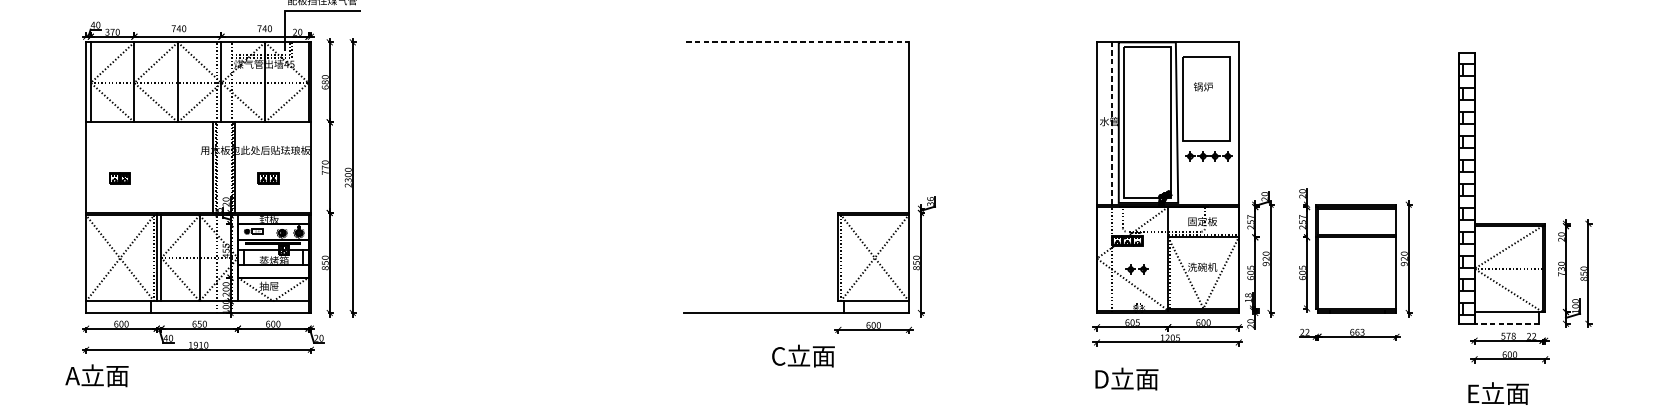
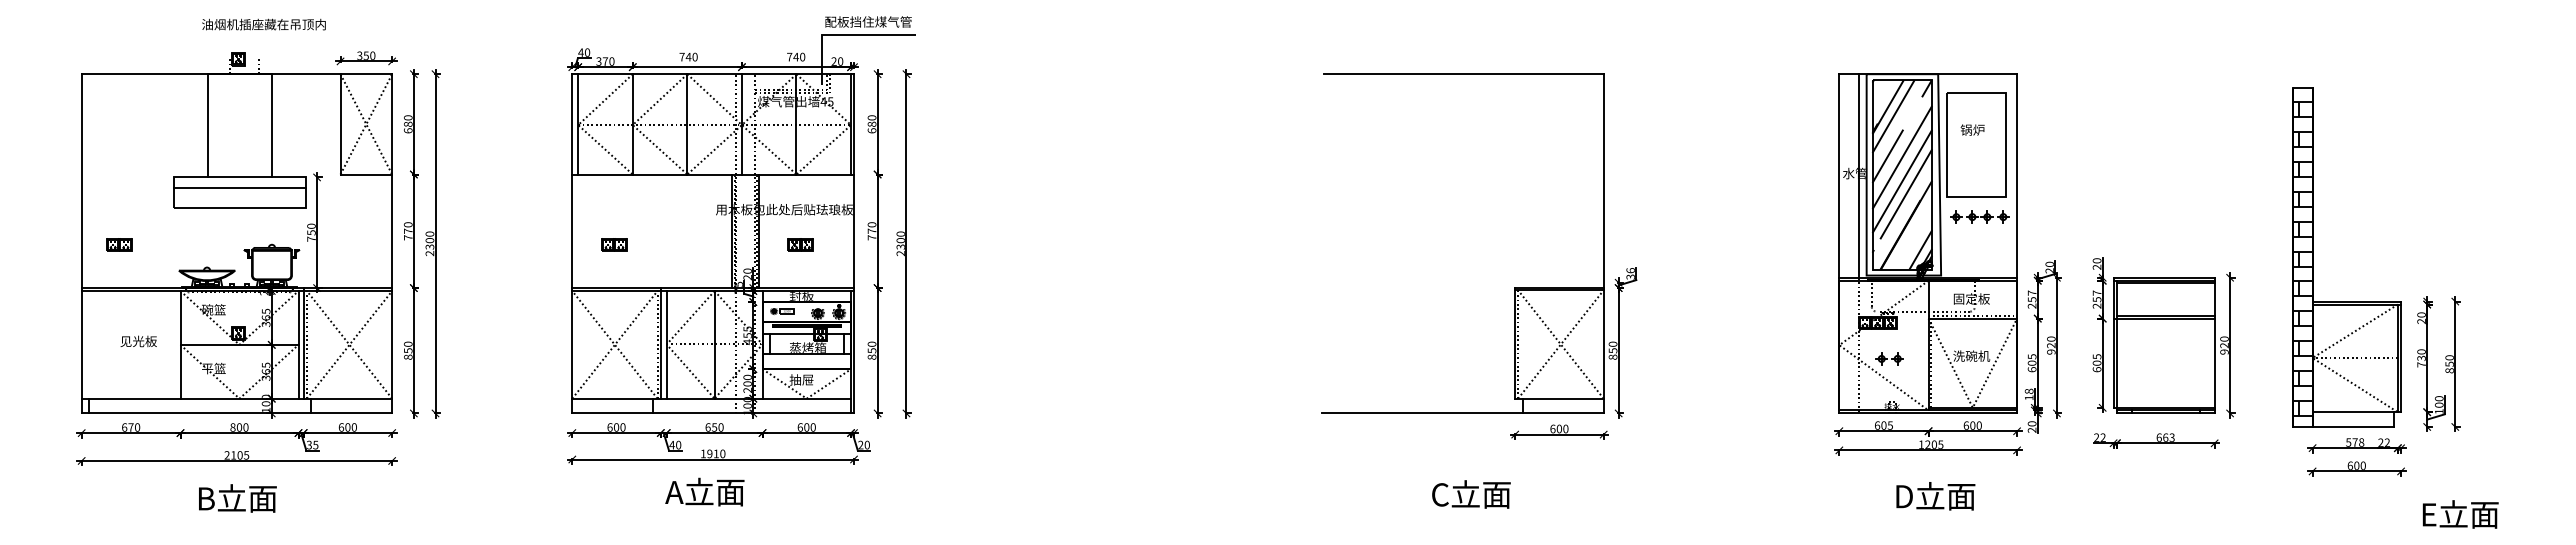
line: (797, 42) -> (1463, 74), dashed -> solid
hatch: (1147, 122) -> (1902, 174), added
line: (1112, 123) -> (1858, 175), dashed -> solid
line: (1507, 323) -> (2353, 426), dashed -> solid
text: (803, 356) -> (1471, 494), moved
text: (96, 375) -> (704, 491), moved
text: (1126, 379) -> (1935, 496), moved
text: (1498, 393) -> (2460, 514), moved

